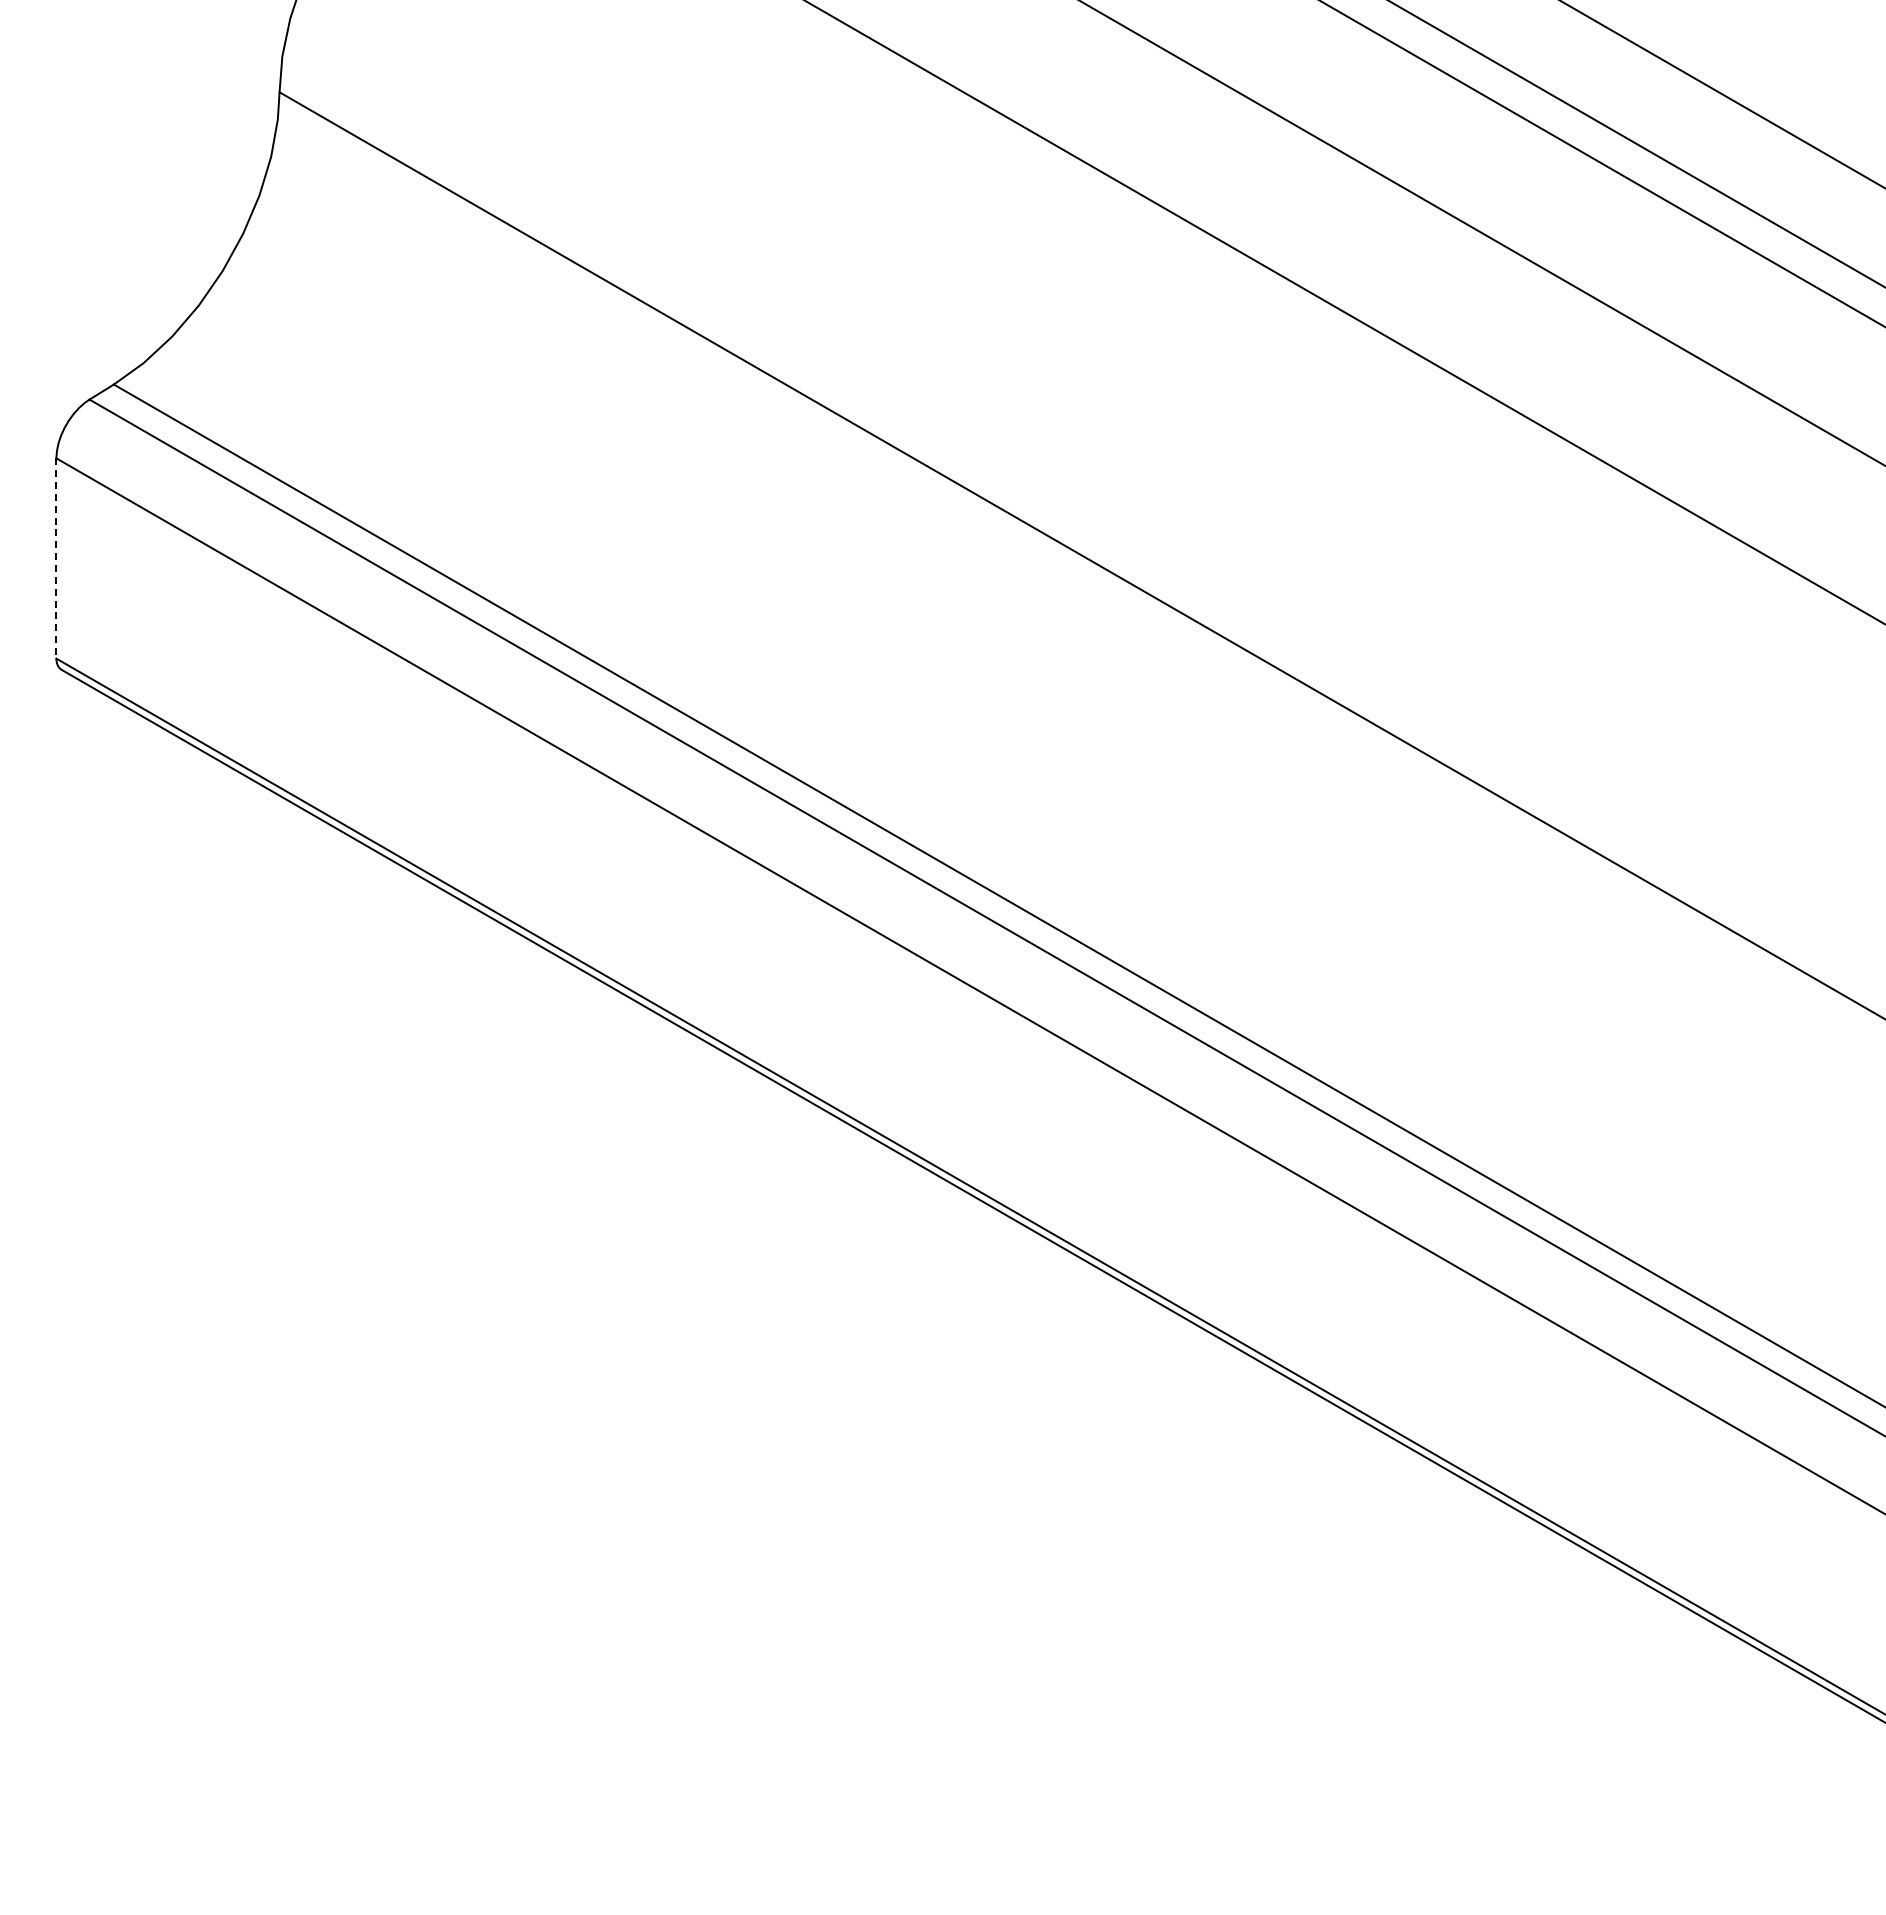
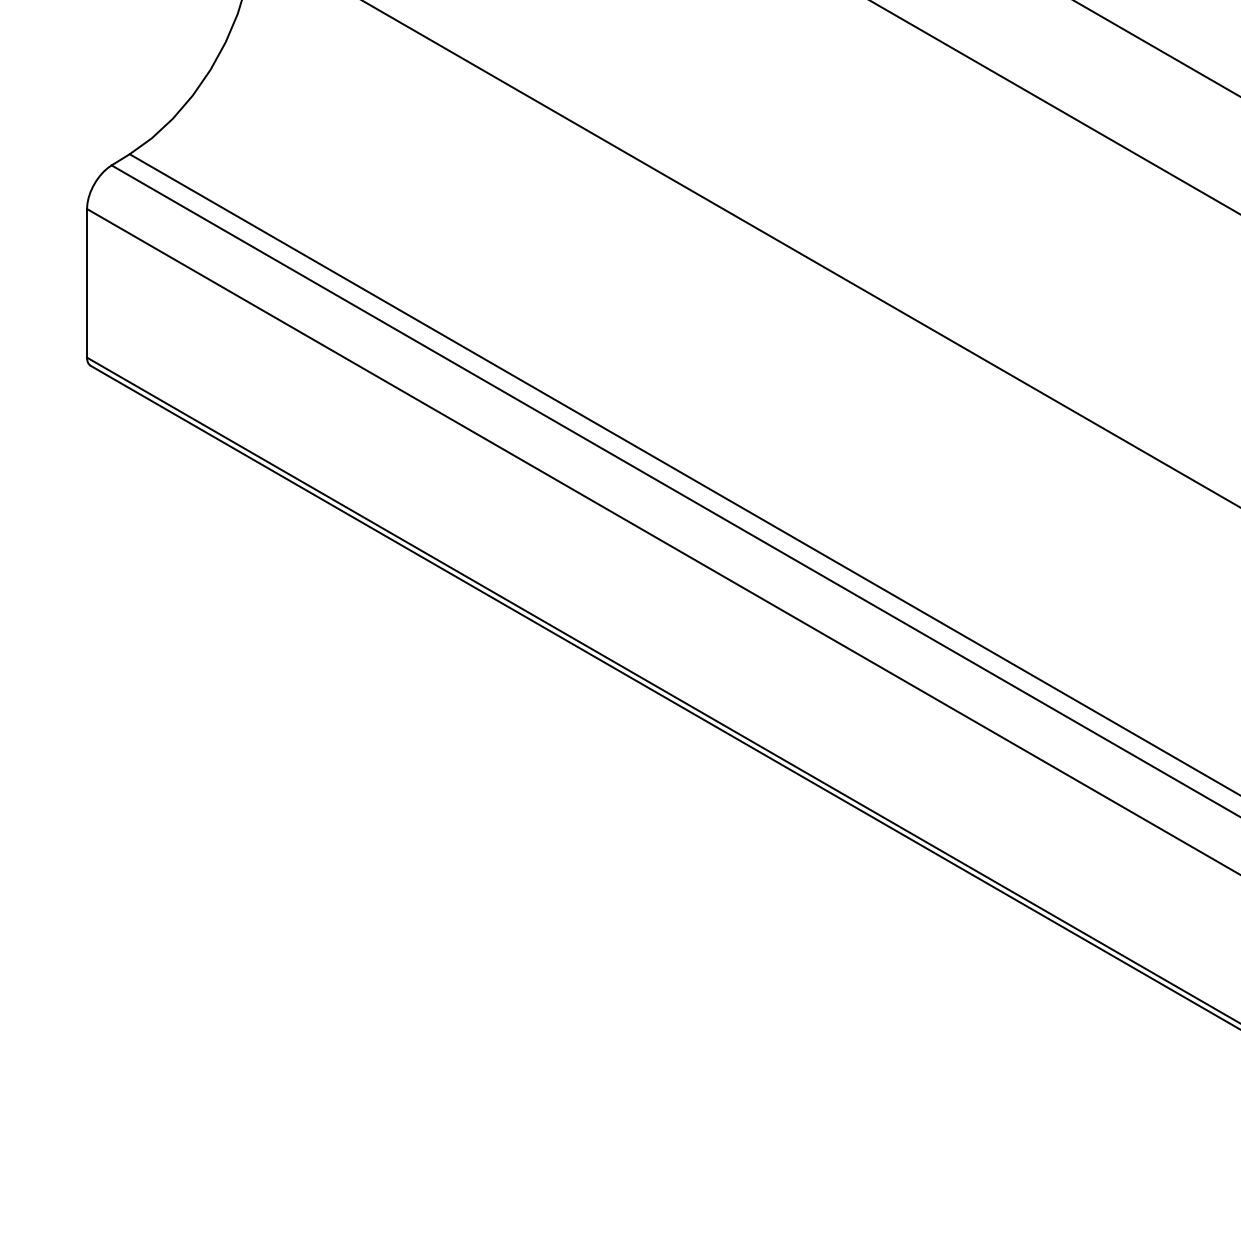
line: (56, 558) -> (87, 283), dashed -> solid

